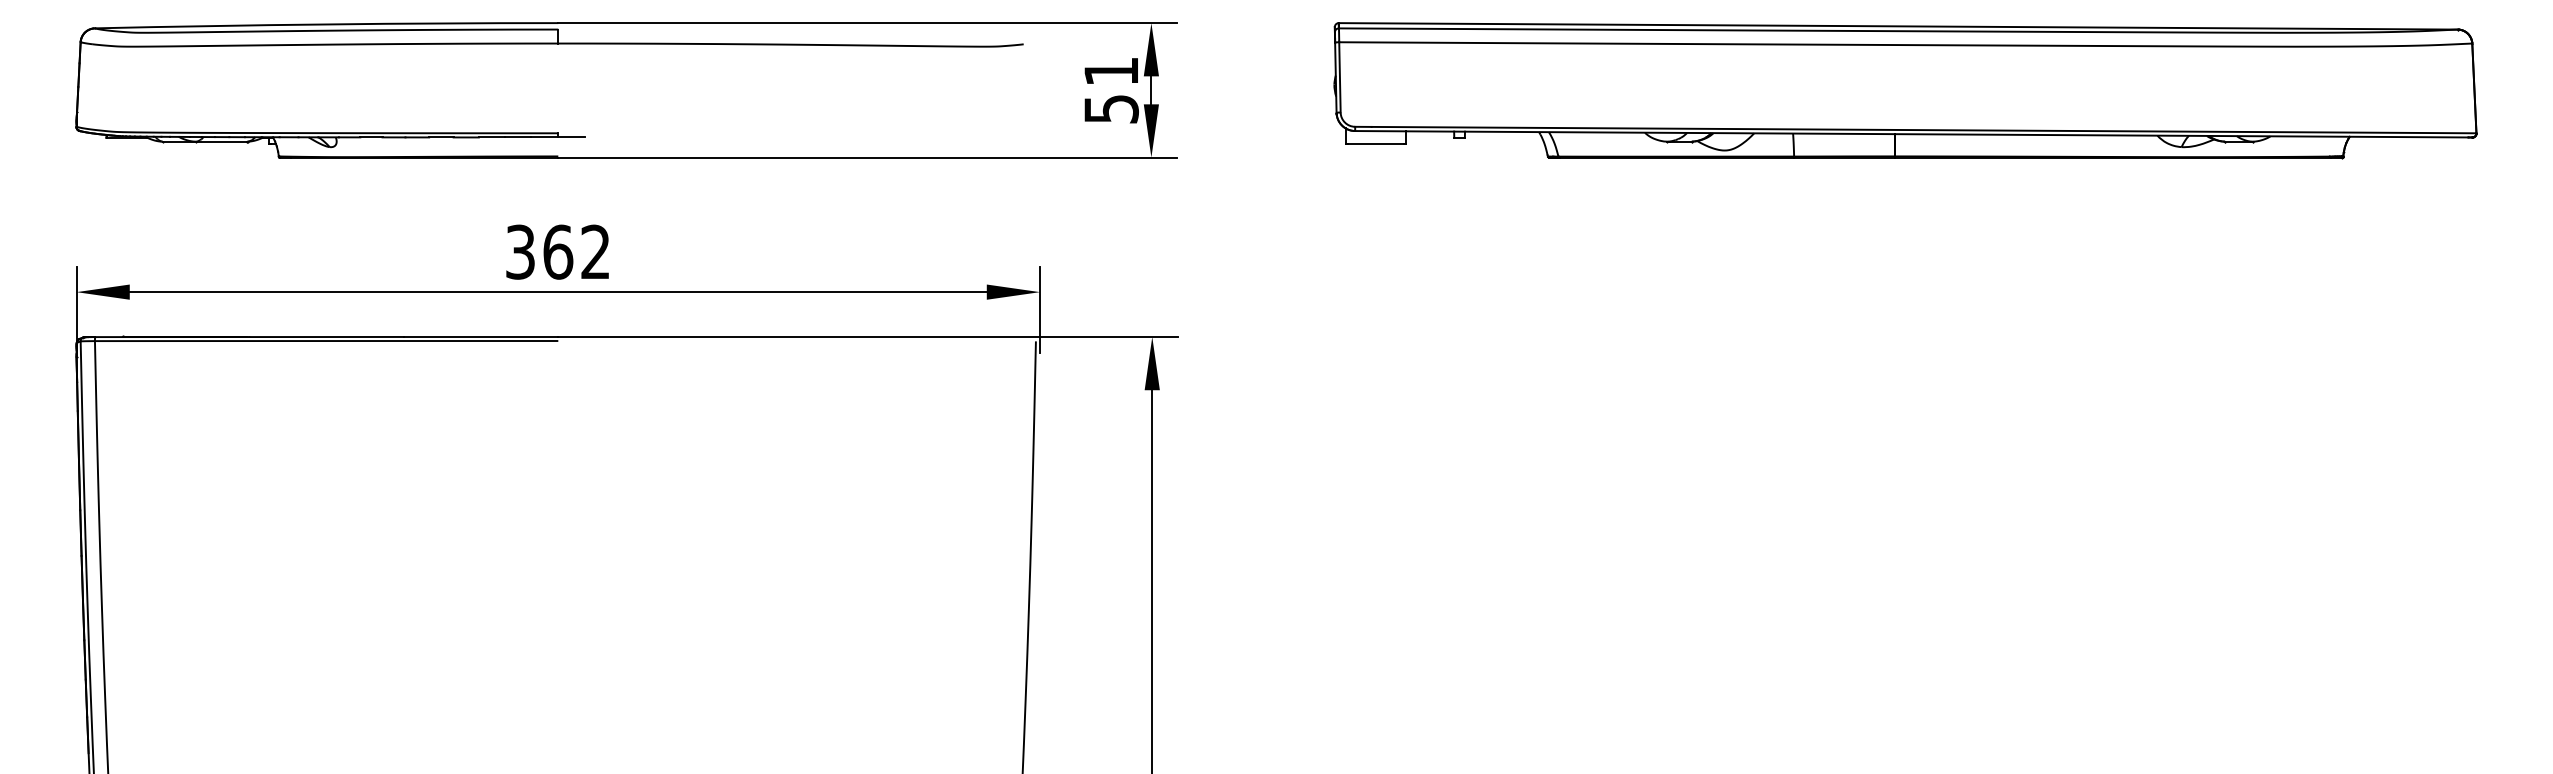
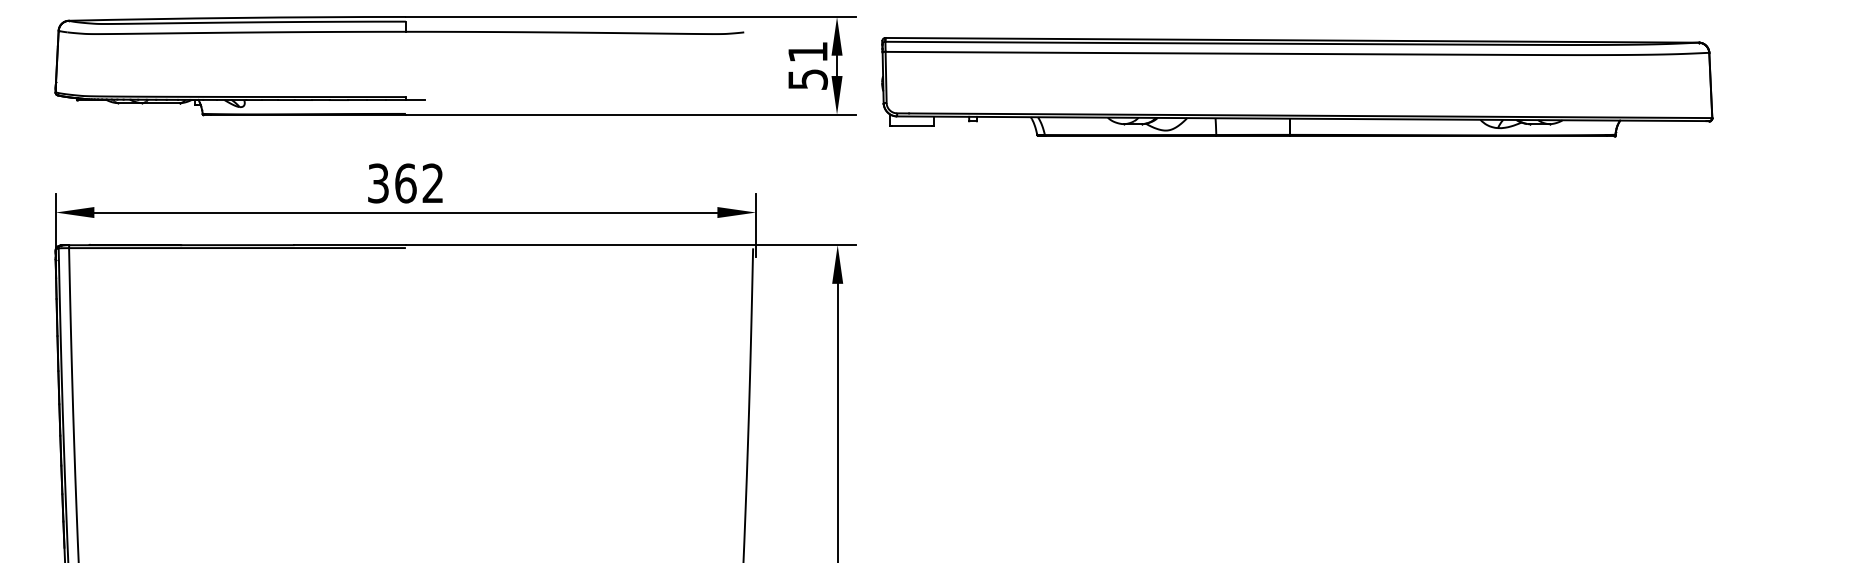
part: (1905, 91) -> (1297, 87), moved

